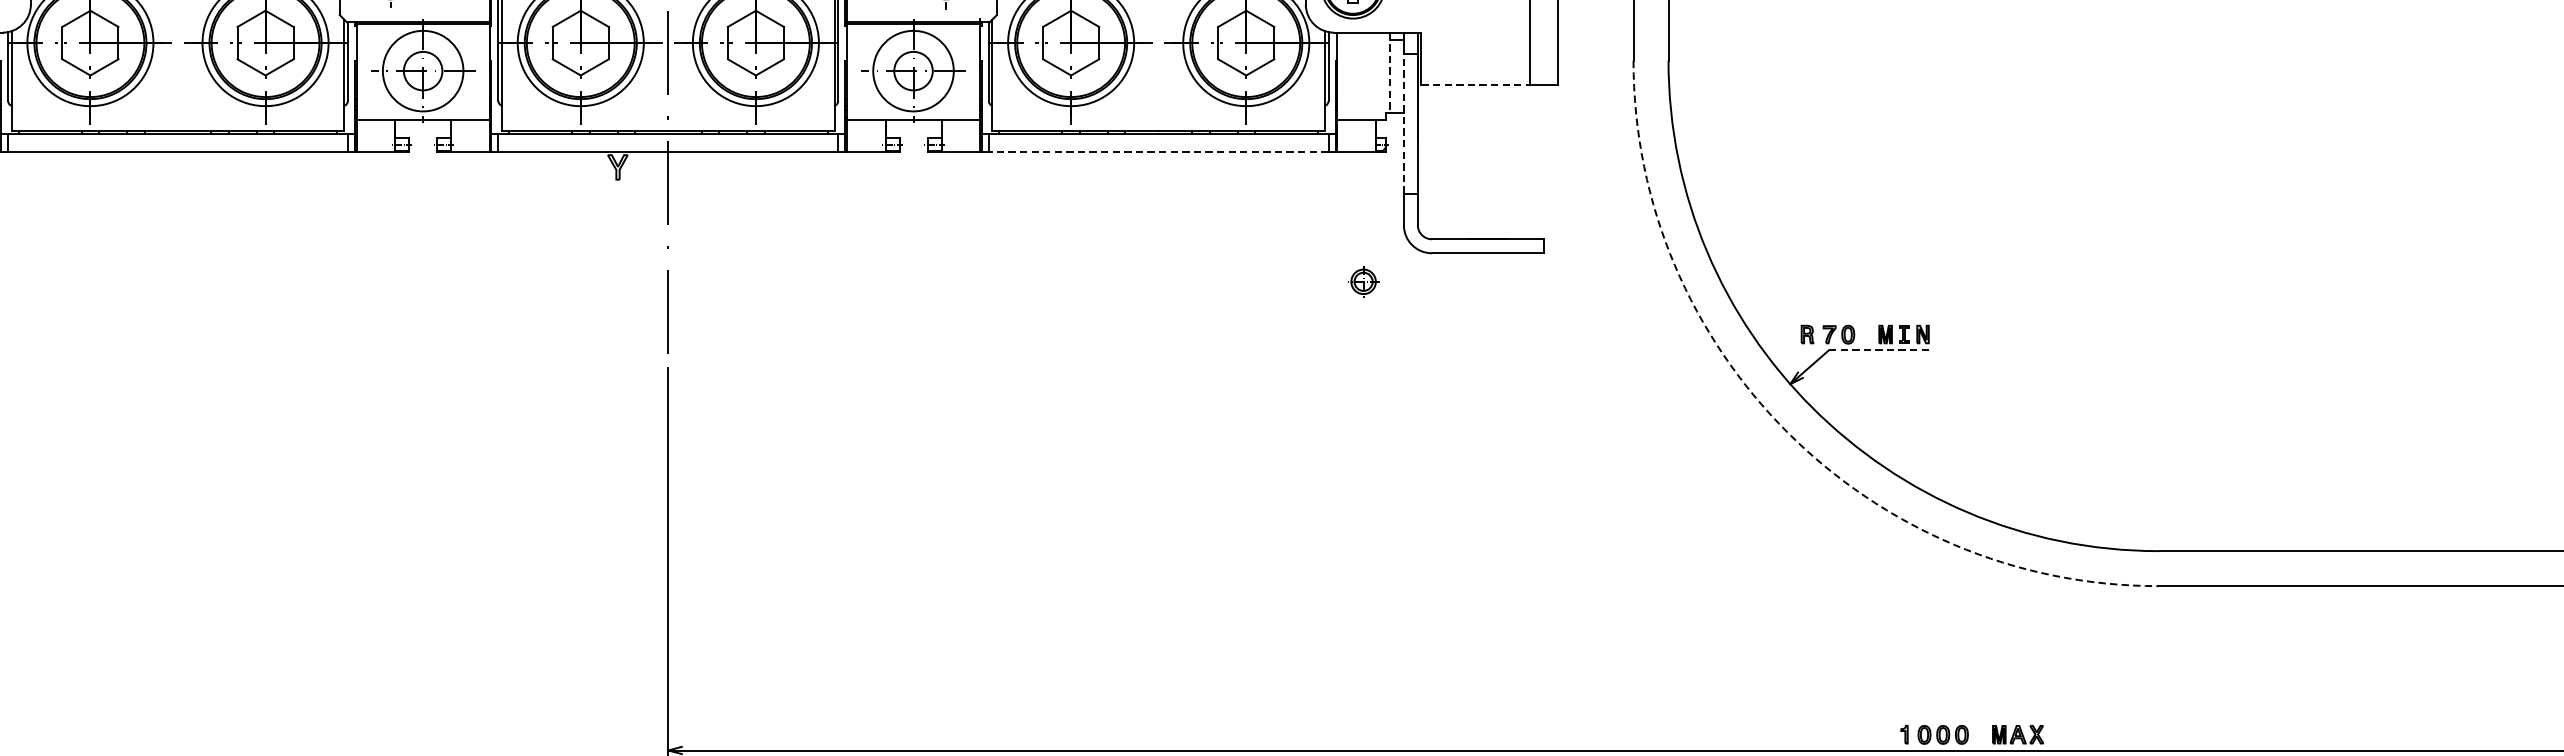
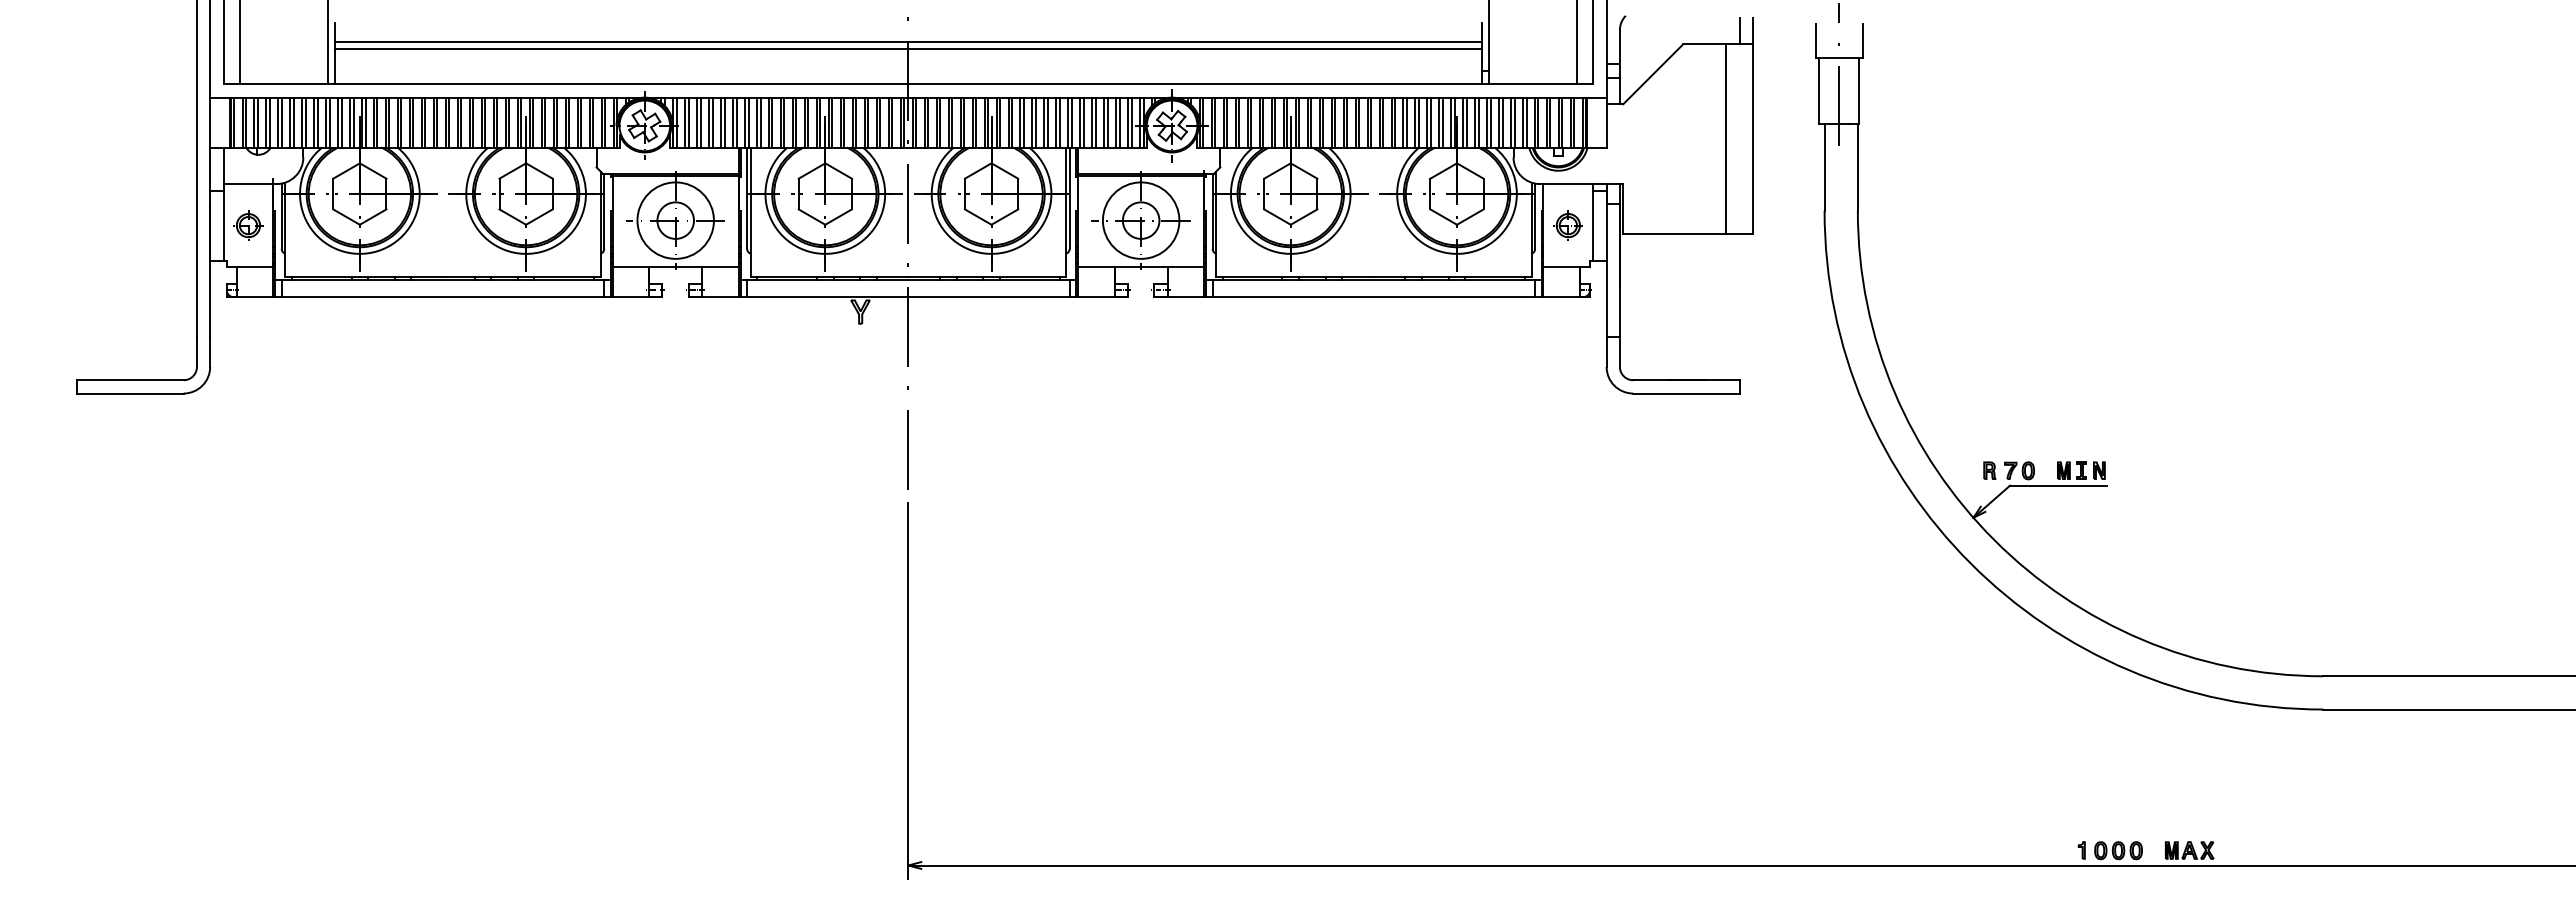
line: (1390, 73) -> (1593, 222), dashed -> solid
line: (1475, 84) -> (1674, 233), dashed -> solid
line: (1403, 123) -> (1606, 270), dashed -> solid
line: (1158, 152) -> (1373, 297), dashed -> solid
part: (1362, 281) -> (1567, 225), moved
line: (1879, 350) -> (2058, 485), dashed -> solid
arc: (1787, 432) -> (1970, 563), dashed -> solid

